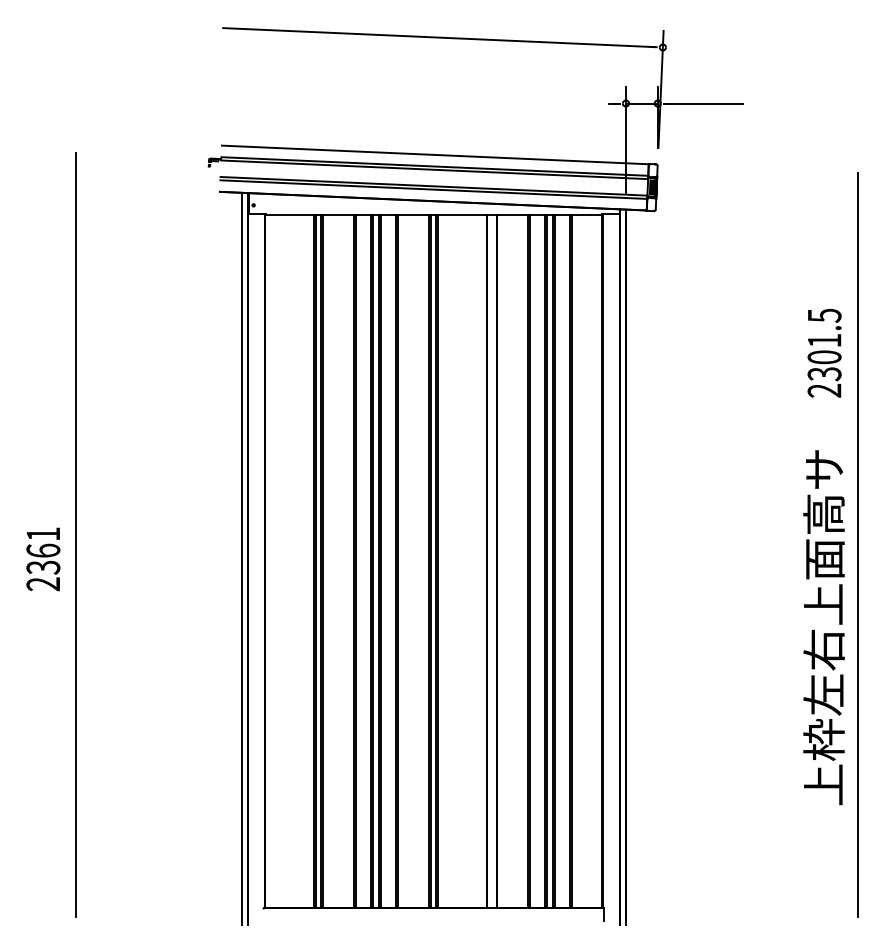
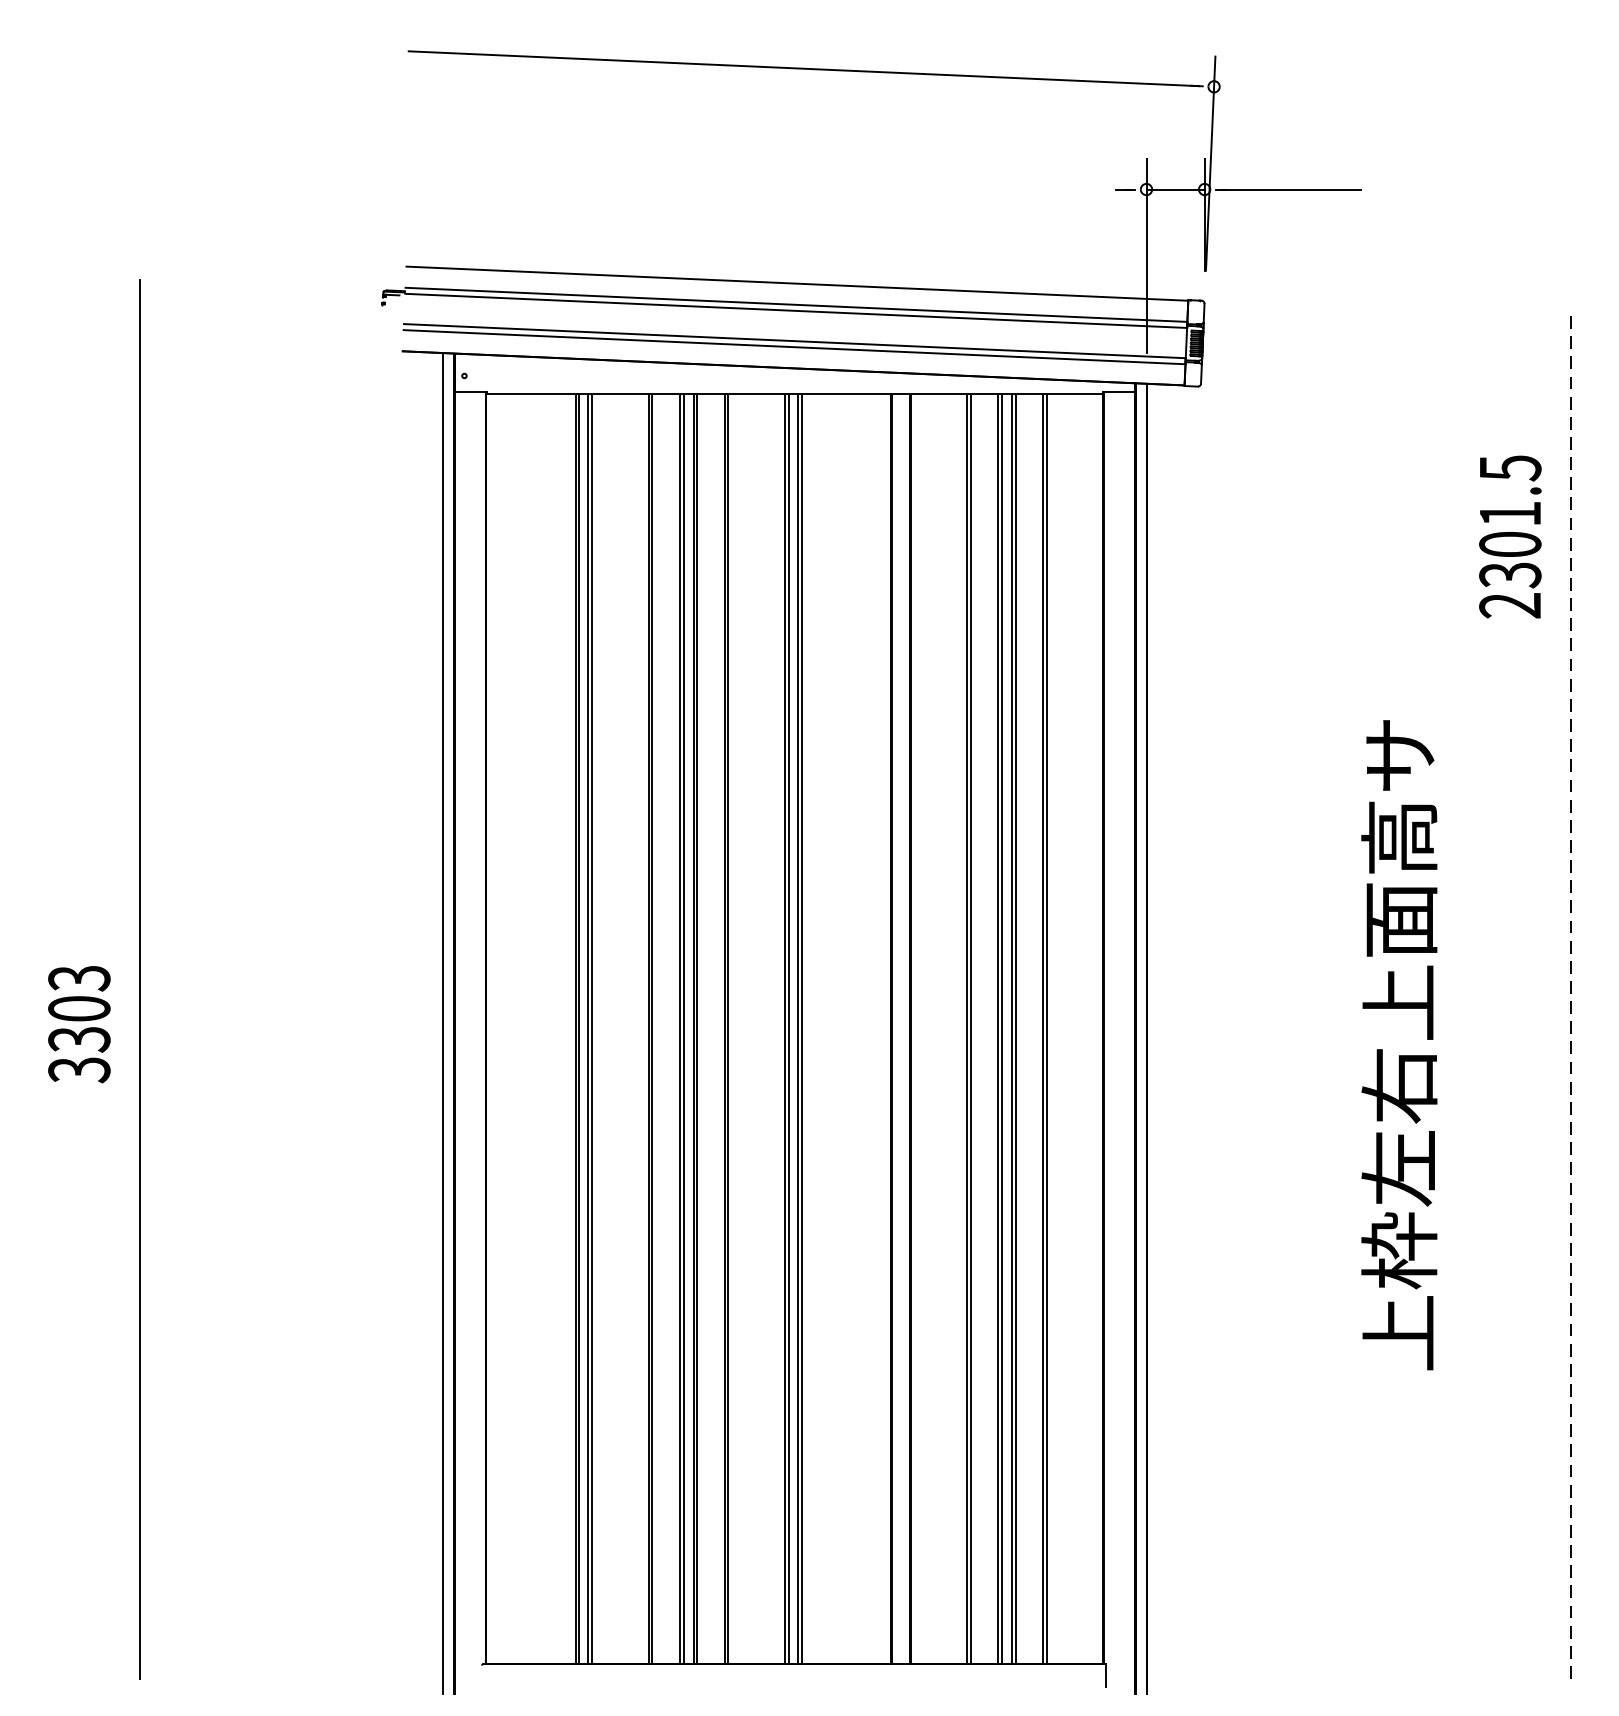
text: (824, 352) -> (1510, 535), moved
line: (857, 544) -> (1570, 997), solid -> dashed
text: (43, 559) -> (79, 1024), 2361 -> 3303
text: (823, 627) -> (1398, 1044), moved

